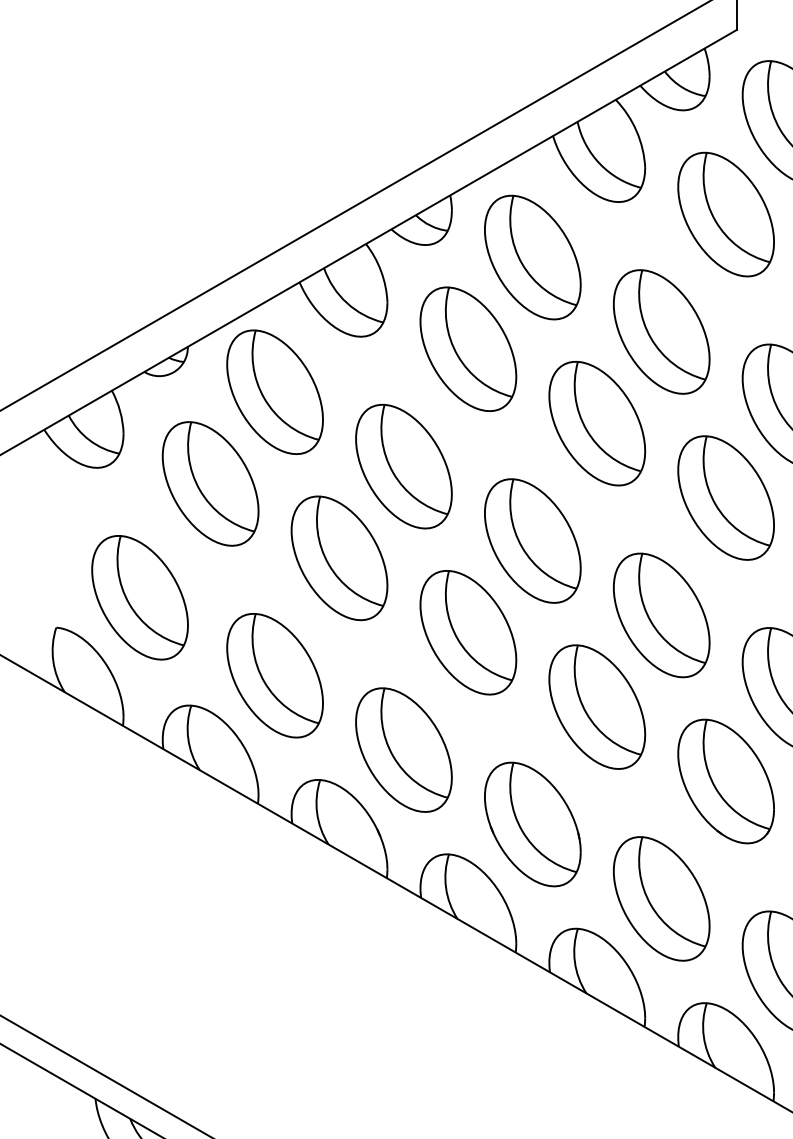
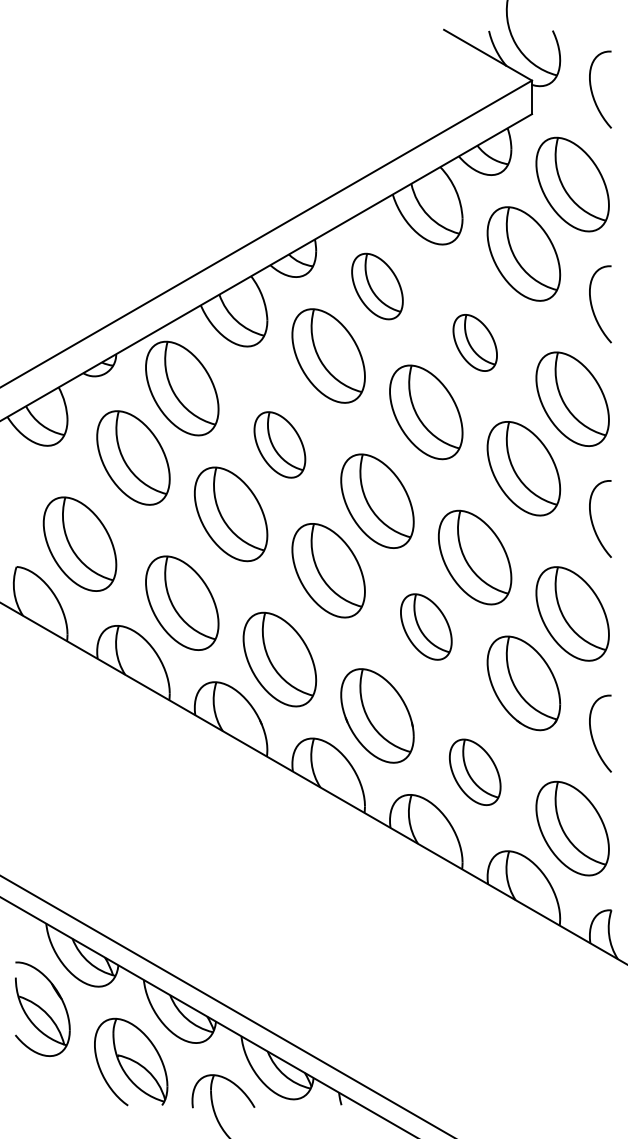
part: (532, 257) -> (377, 286), size x0.7
part: (662, 331) -> (475, 342), size x0.6
part: (403, 466) -> (279, 444), size x0.7
part: (597, 706) -> (426, 626), size x0.7
part: (662, 899) -> (475, 772), size x0.7

